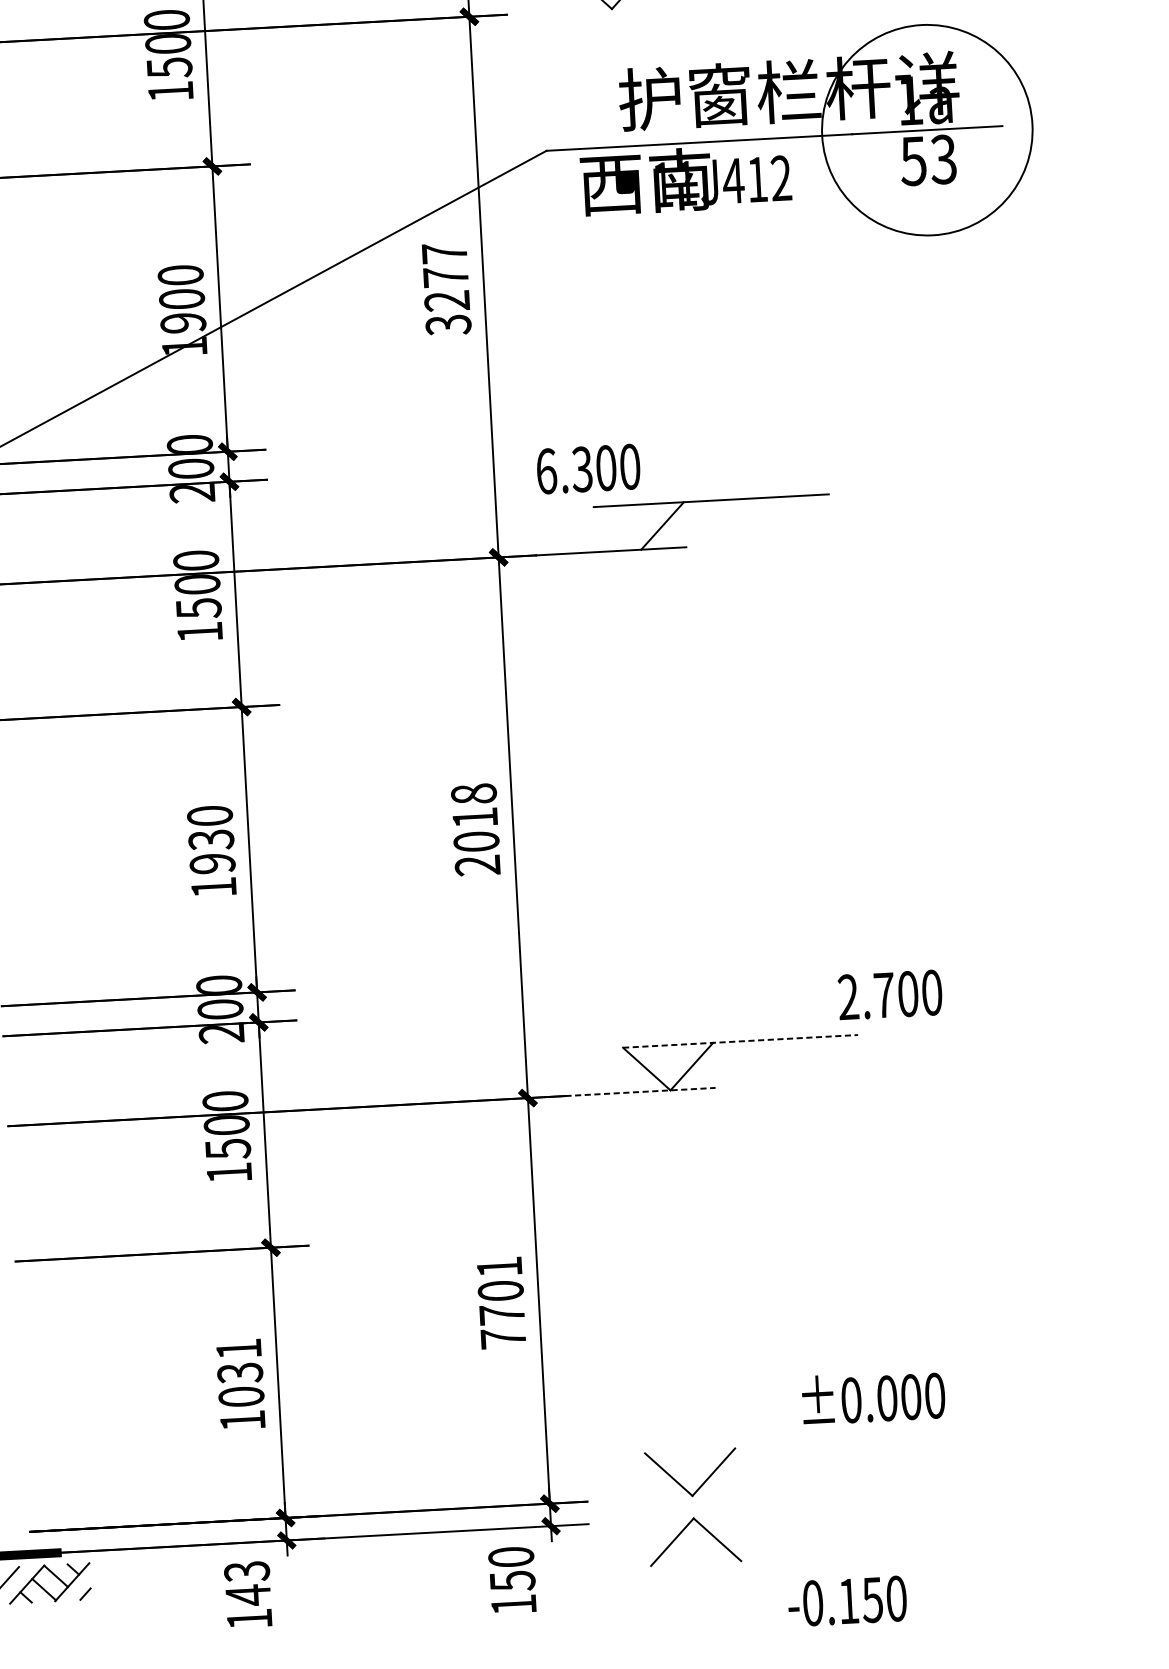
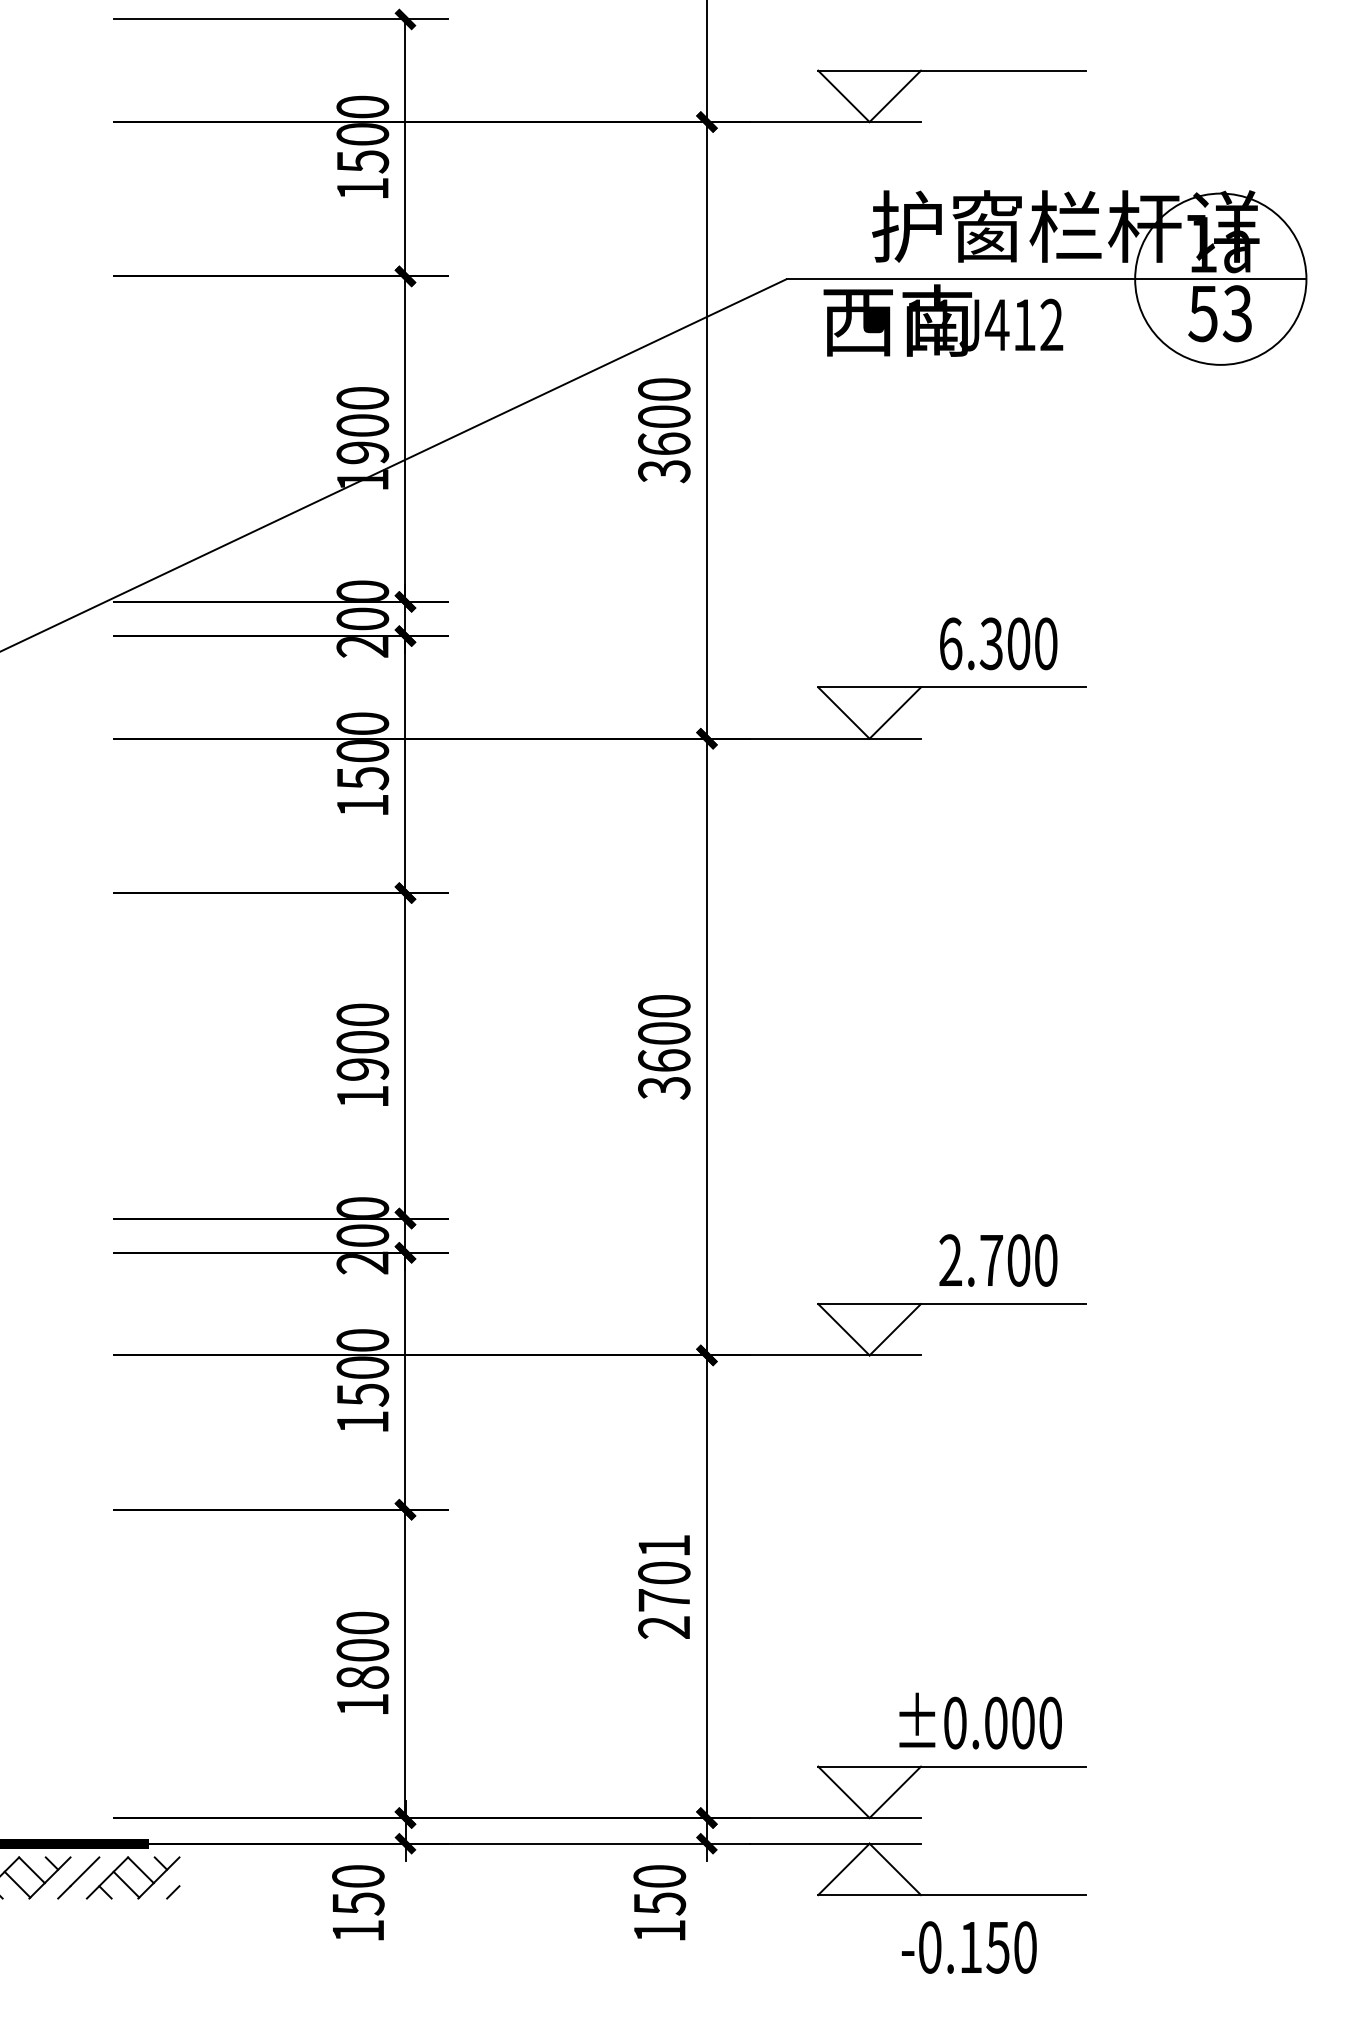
line: (582, 11) -> (835, 122), added
circle: (927, 129) -> (1220, 278), size x0.71
text: (446, 276) -> (664, 416), 3277 -> 3600
text: (588, 468) -> (998, 643), moved
line: (617, 527) -> (843, 712), added
text: (476, 829) -> (664, 1046), 2018 -> 3600
text: (211, 840) -> (362, 1042), 1930 -> 1900
text: (890, 994) -> (998, 1260), moved
line: (740, 1041) -> (952, 1304), dashed -> solid
line: (640, 1092) -> (835, 1355), dashed -> solid
text: (502, 1338) -> (663, 1627), 7701 -> 2701
text: (239, 1372) -> (362, 1649), 1031 -> 1800
text: (873, 1396) -> (980, 1720), moved
line: (762, 1446) -> (952, 1766), added
line: (662, 1497) -> (835, 1818), added
line: (663, 1519) -> (835, 1843), added
line: (768, 1559) -> (952, 1895), added
text: (247, 1583) -> (358, 1890), 143 -> 150
text: (846, 1601) -> (968, 1947), moved

